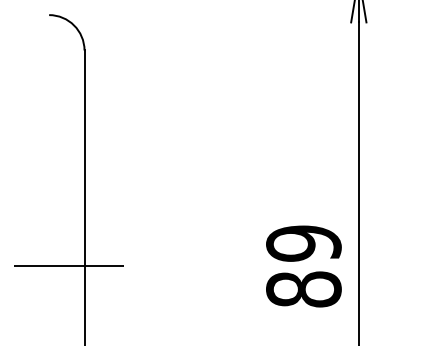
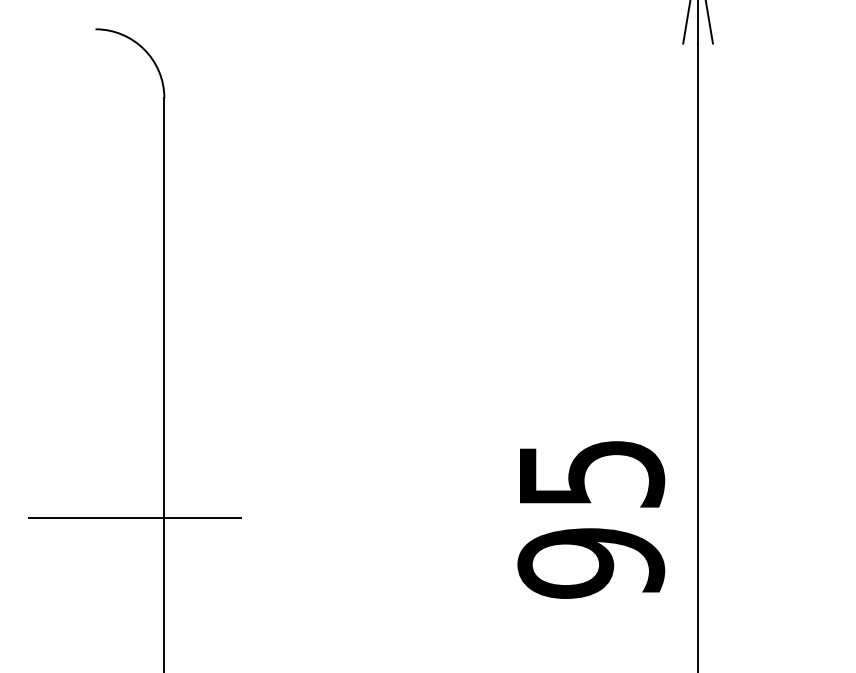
text: (303, 266) -> (590, 518), 89 -> 95

